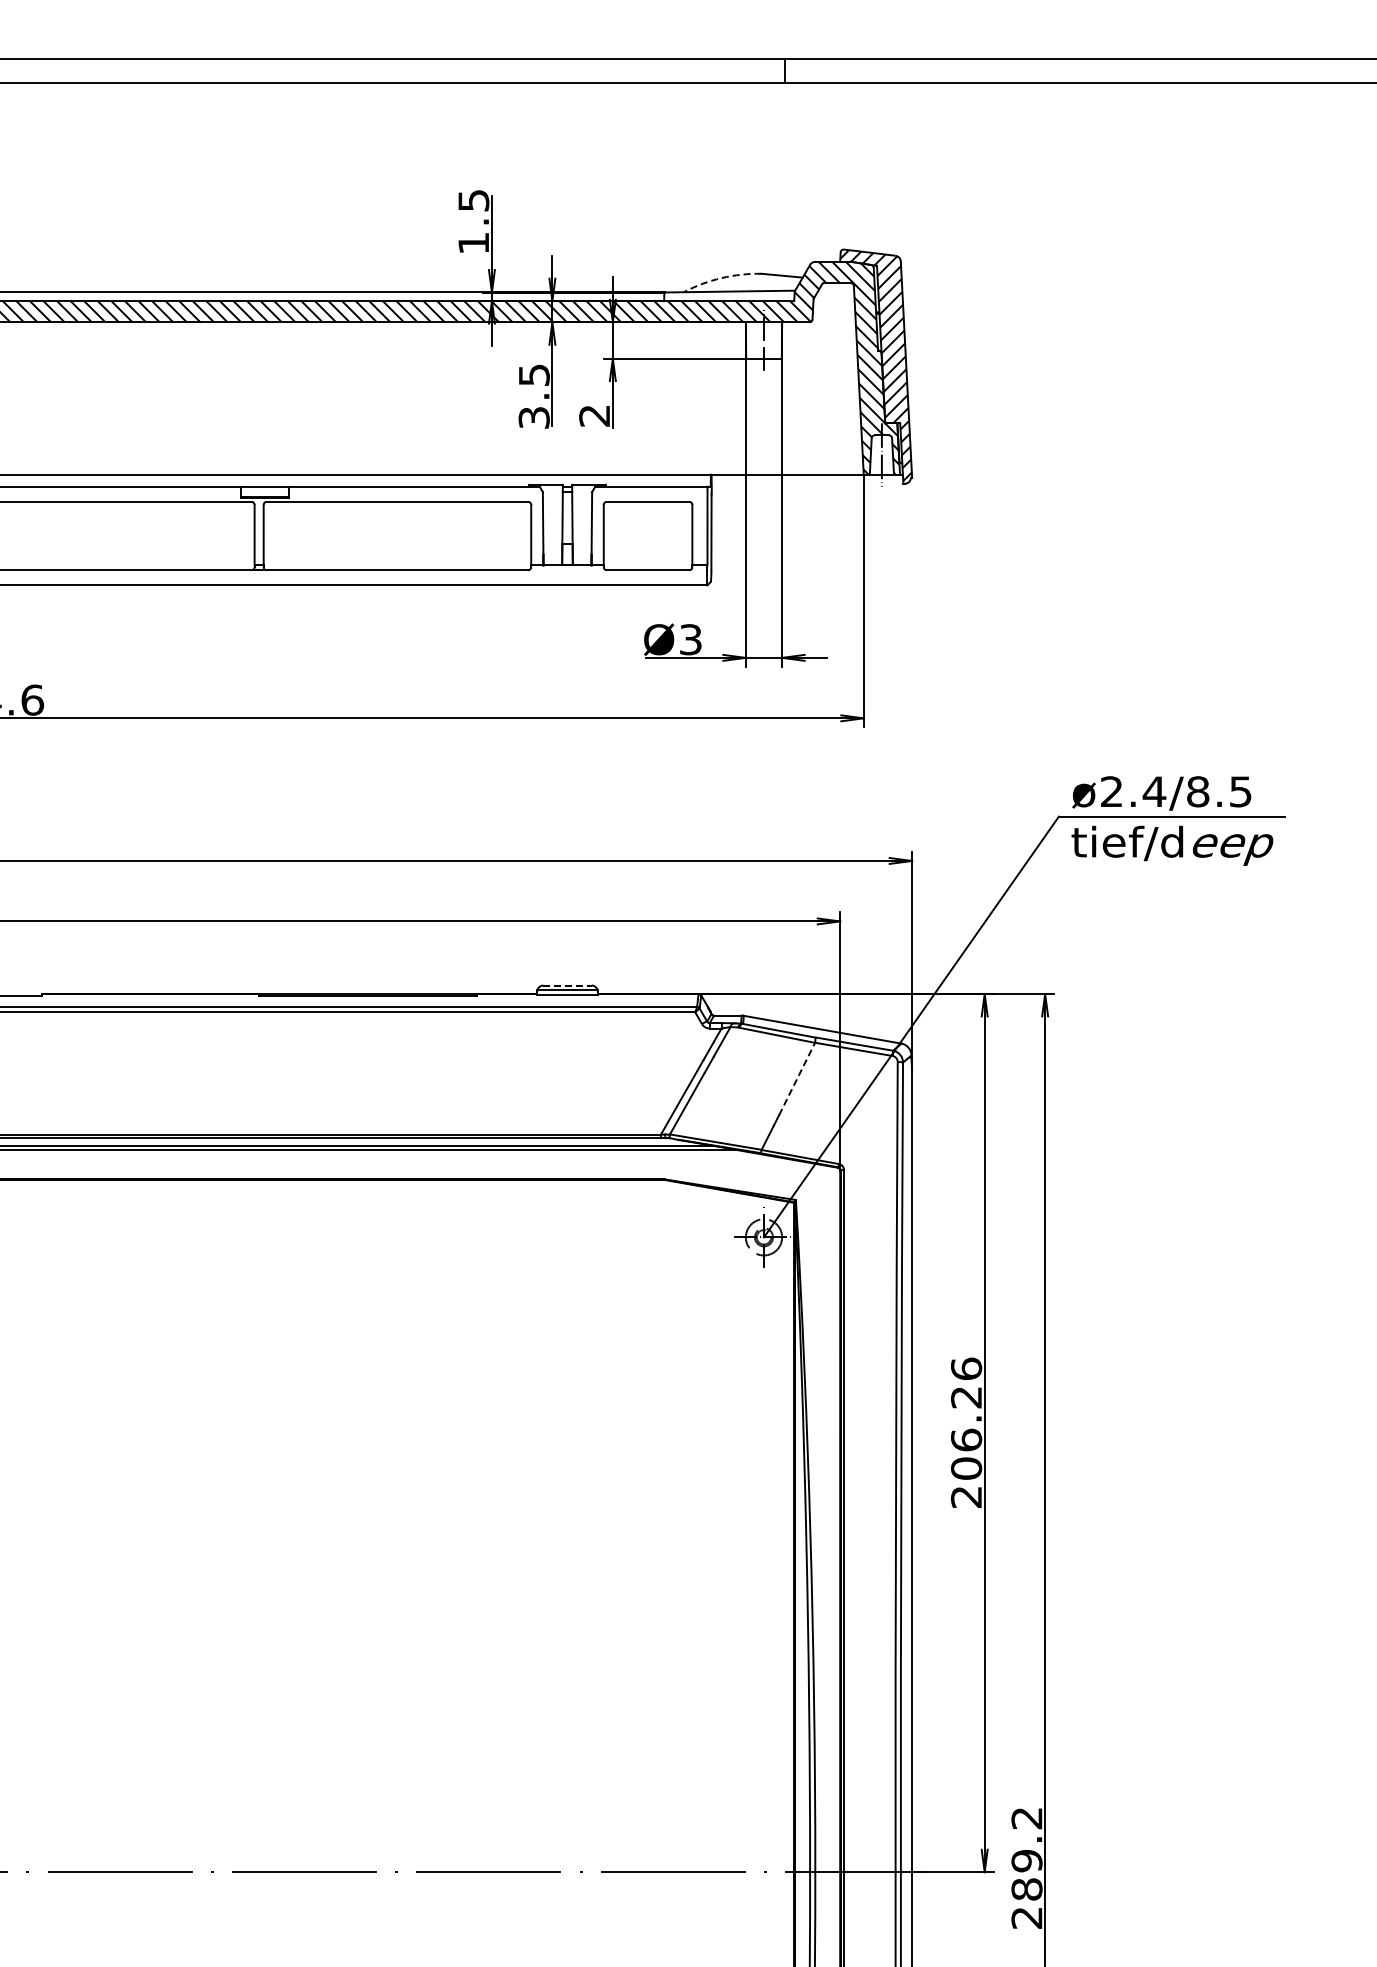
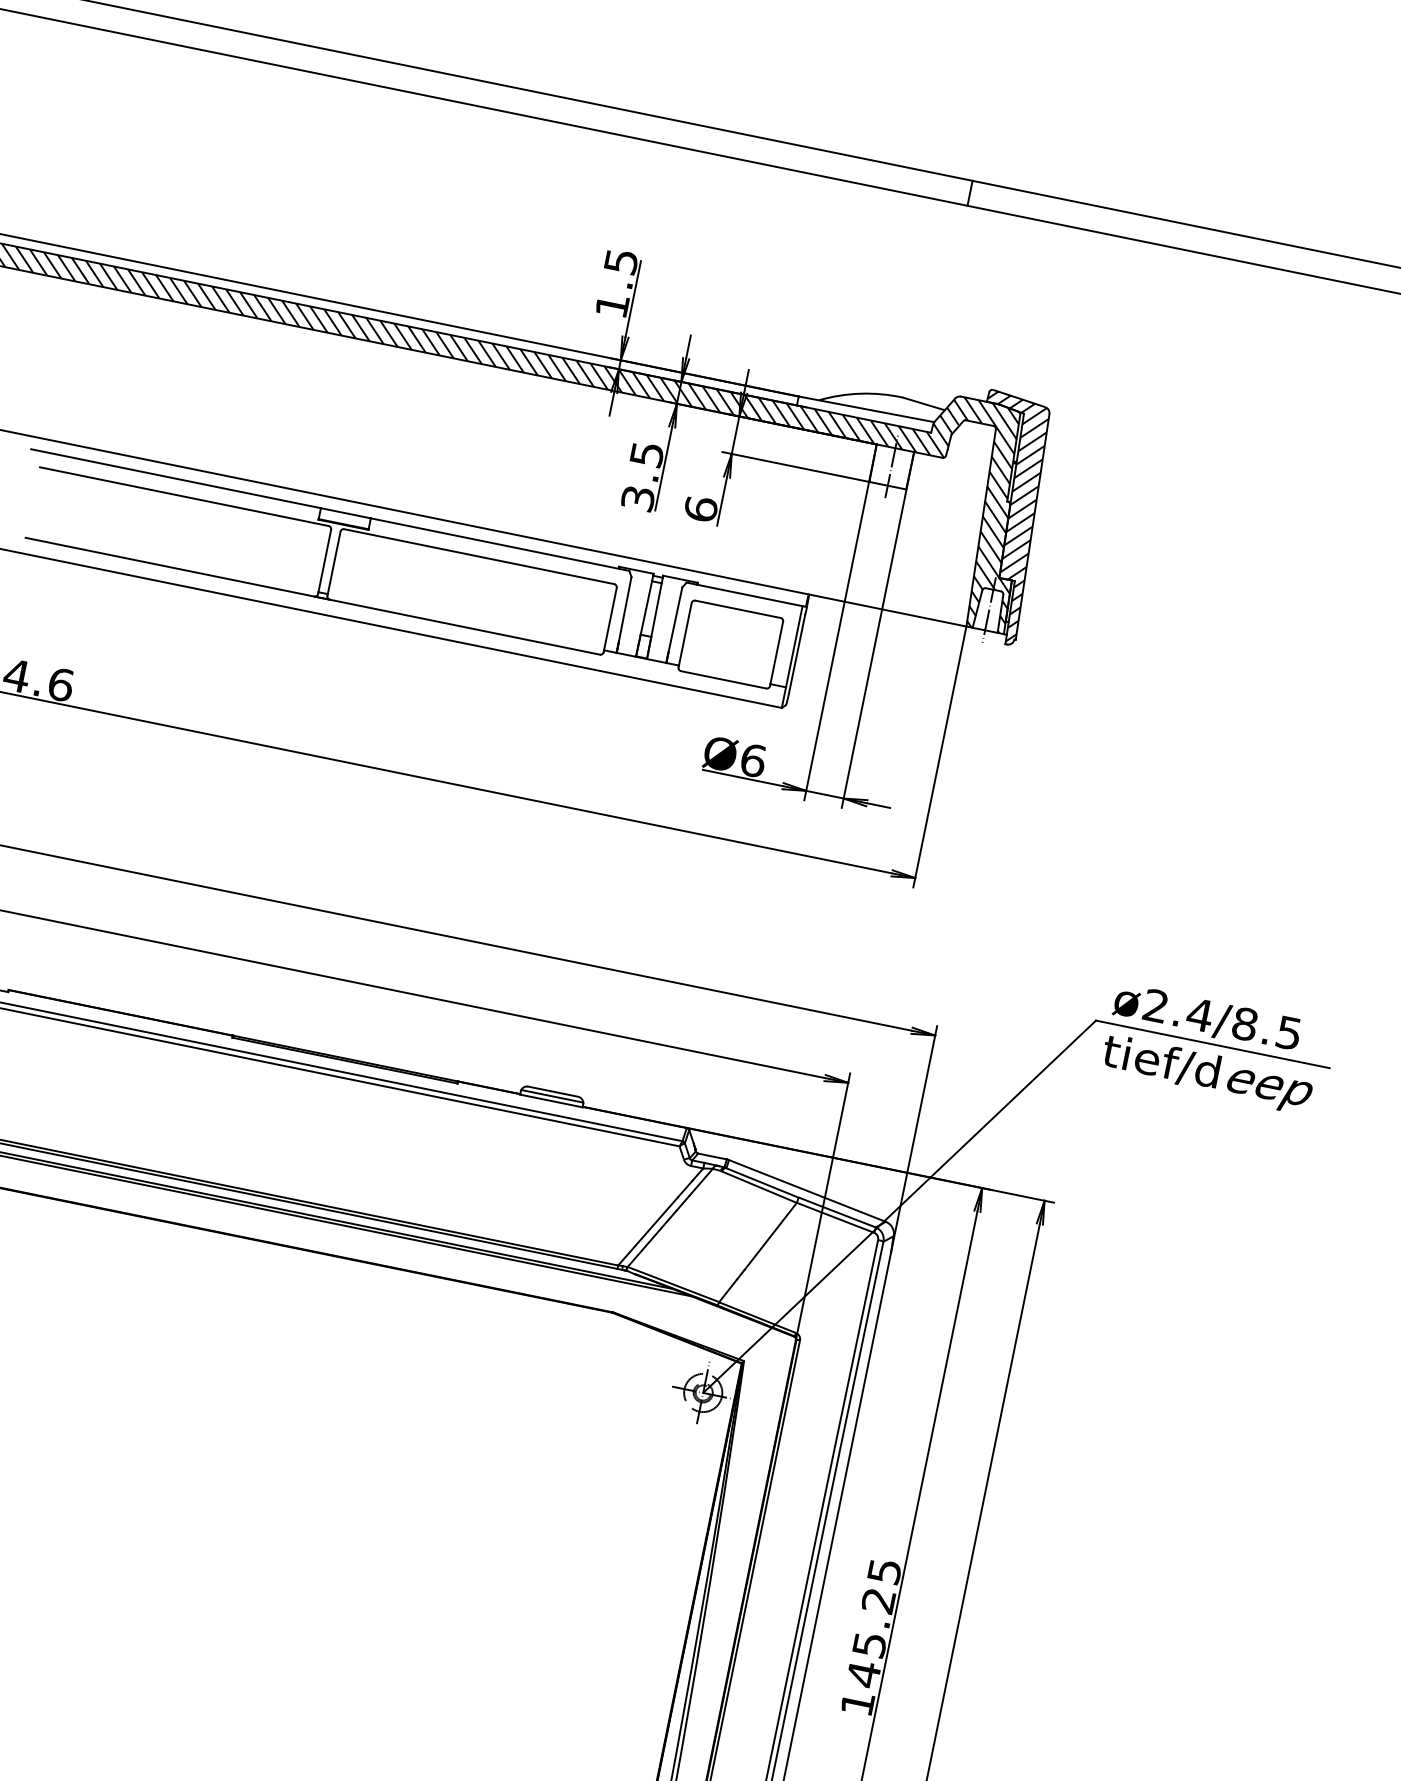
arc: (721, 278) -> (860, 394), dashed -> solid
text: (594, 415) -> (700, 508), 2 -> 6
text: (691, 639) -> (753, 760), Ø3 -> Ø6
line: (568, 985) -> (554, 1091), dashed -> solid
line: (797, 1078) -> (771, 1236), dashed -> solid
text: (966, 1432) -> (871, 1636), 206.26 -> 145.25

